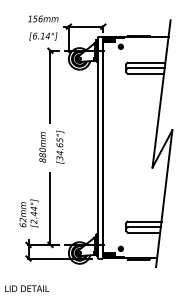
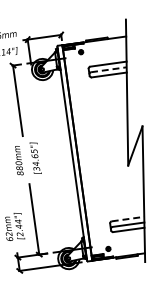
line: (146, 68) -> (108, 69), solid -> dashed
line: (144, 221) -> (127, 219), solid -> dashed

